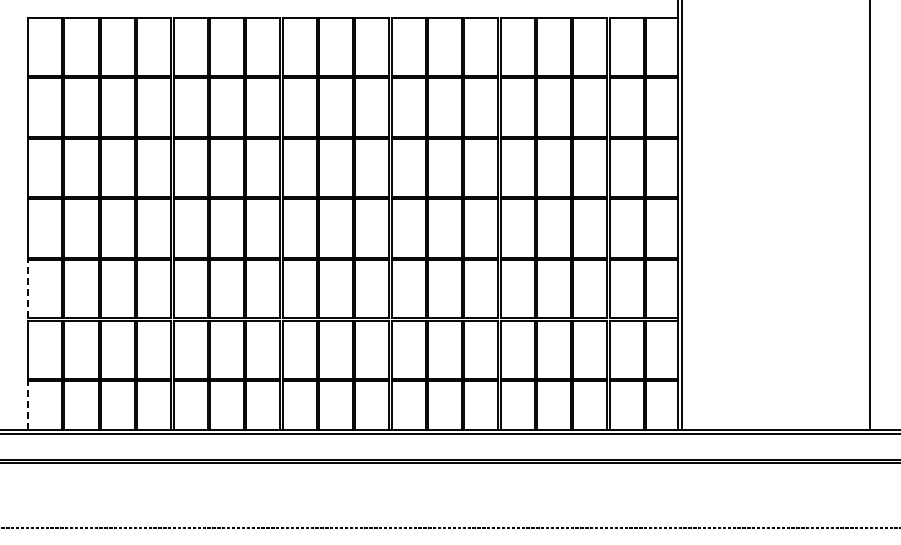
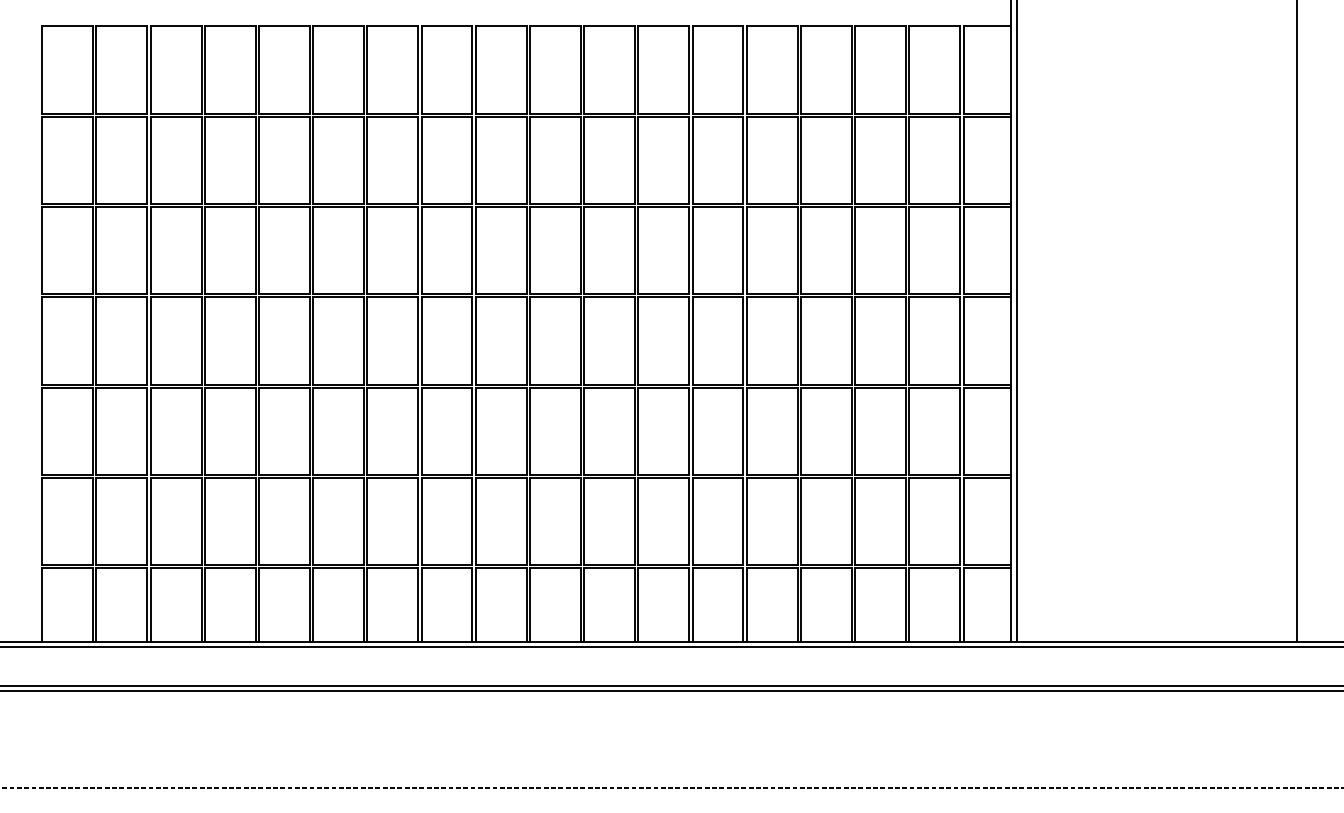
line: (28, 288) -> (42, 430), dashed -> solid
line: (28, 405) -> (42, 604), dashed -> solid

